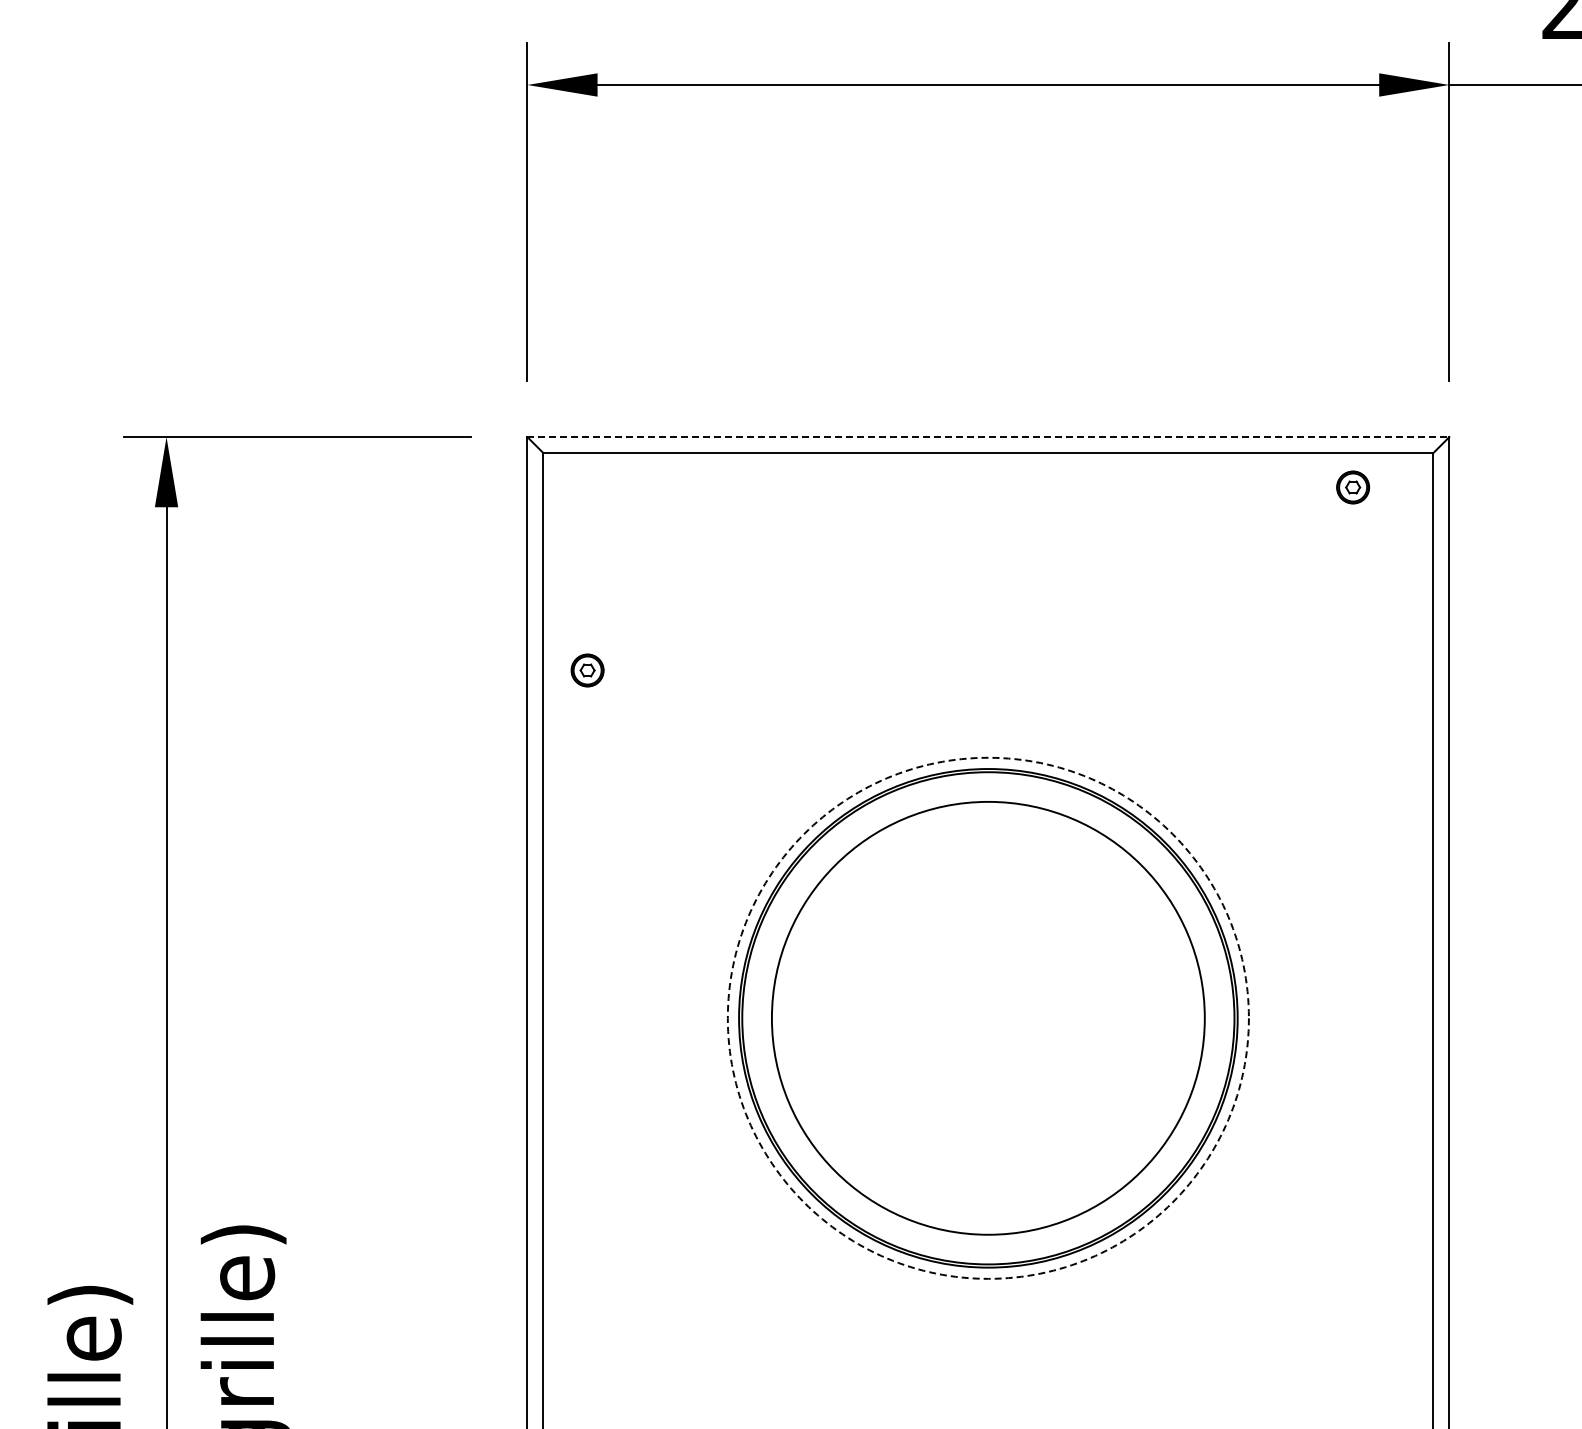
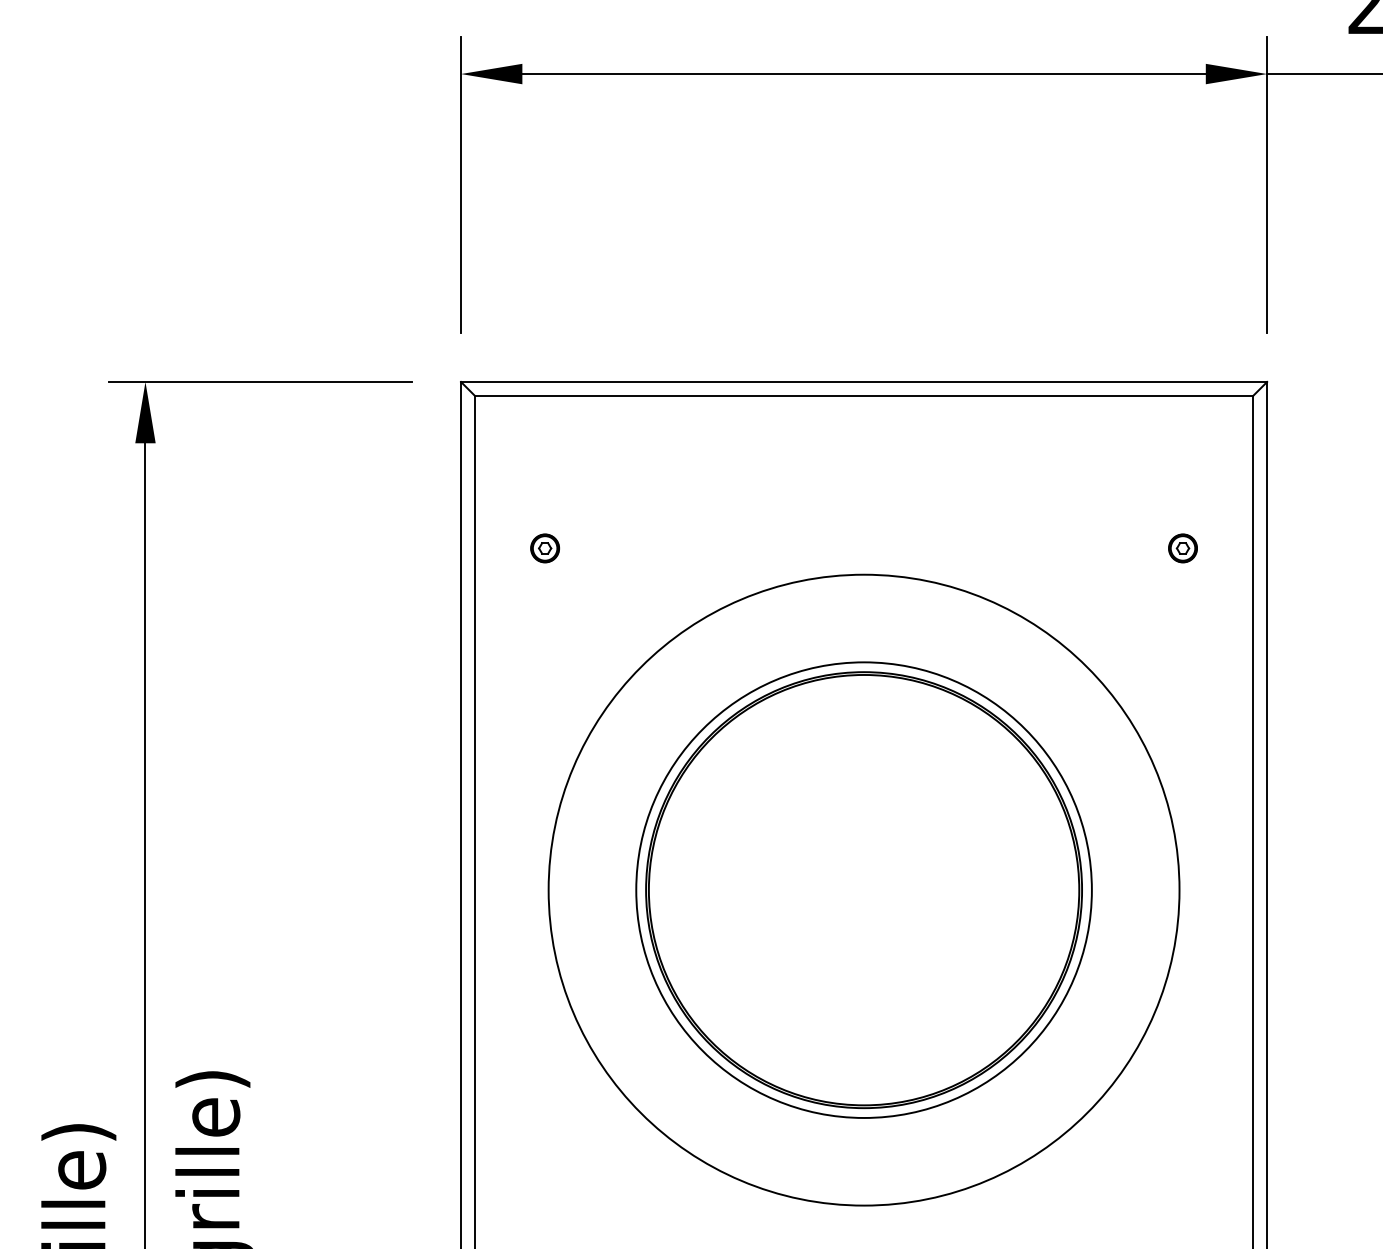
line: (988, 437) -> (864, 382), dashed -> solid
part: (1352, 487) -> (1182, 548), moved
part: (587, 670) -> (545, 548), moved
circle: (987, 1017) -> (863, 889), dashed -> solid
circle: (988, 1018) -> (864, 890), size x1.67

